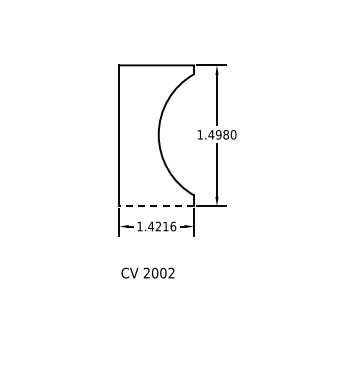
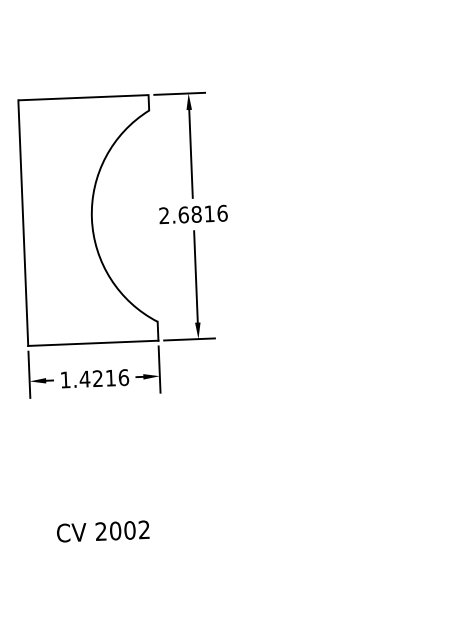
text: (216, 134) -> (192, 214), 1.4980 -> 2.6816
line: (156, 206) -> (93, 343), dashed -> solid
text: (147, 272) -> (102, 530), moved

